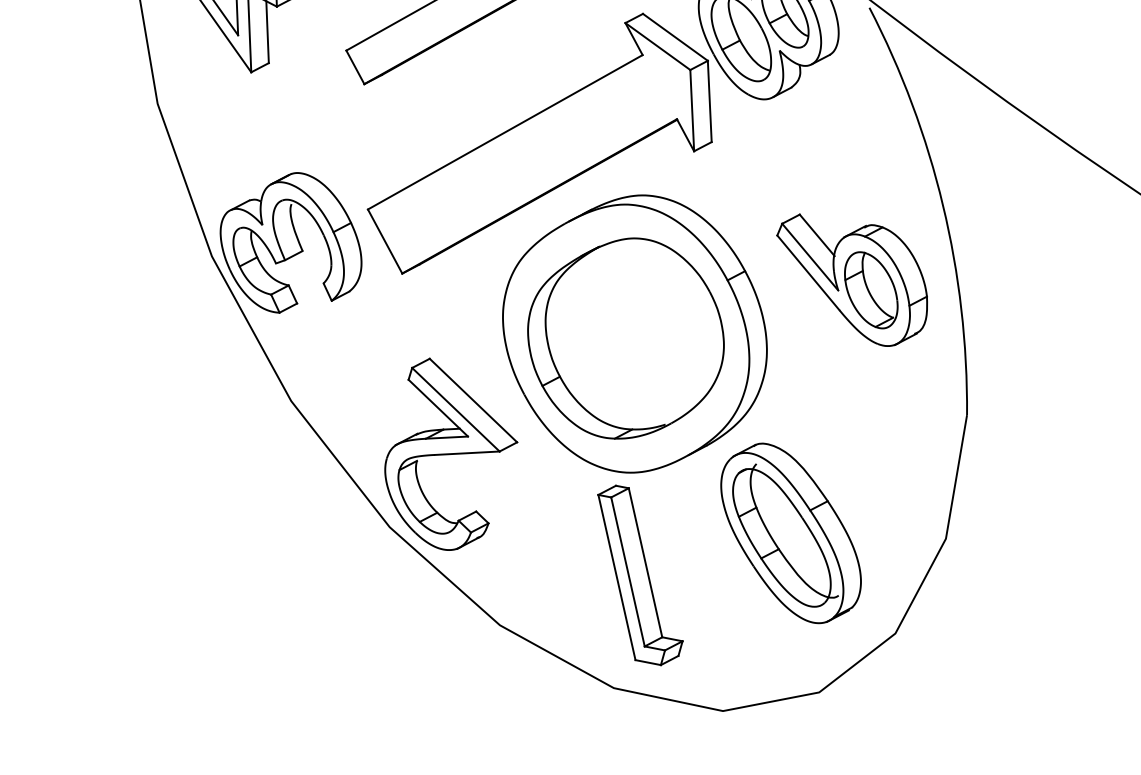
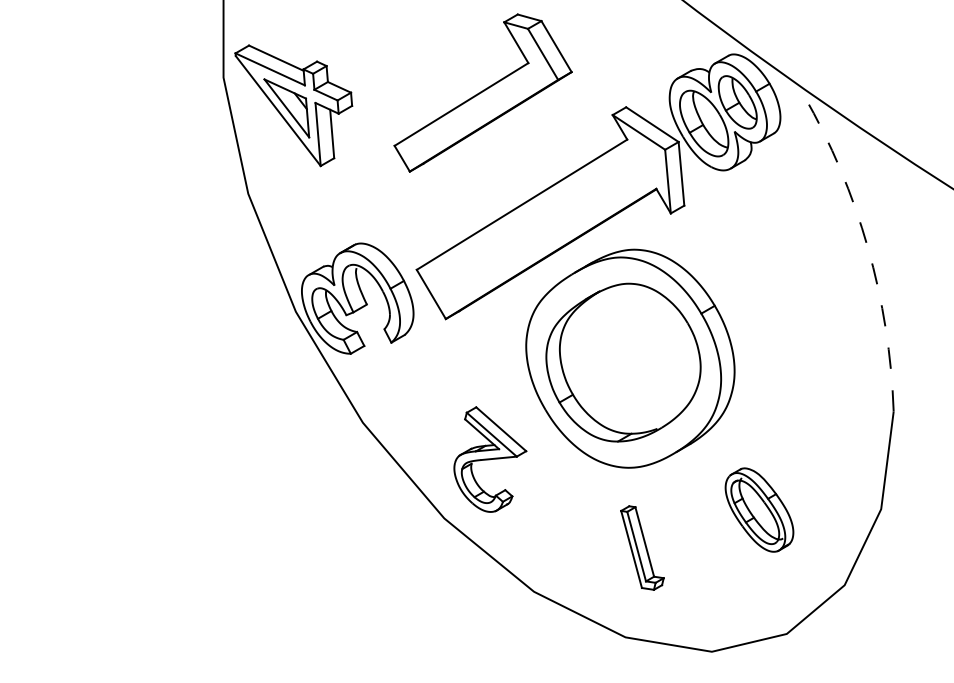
arc: (942, 205) -> (867, 247), solid -> dashed
part: (851, 280) -> (798, 309), removed
part: (451, 454) -> (490, 459), size x0.7
part: (791, 532) -> (759, 509), size x0.6
part: (640, 574) -> (642, 547), size x0.6

